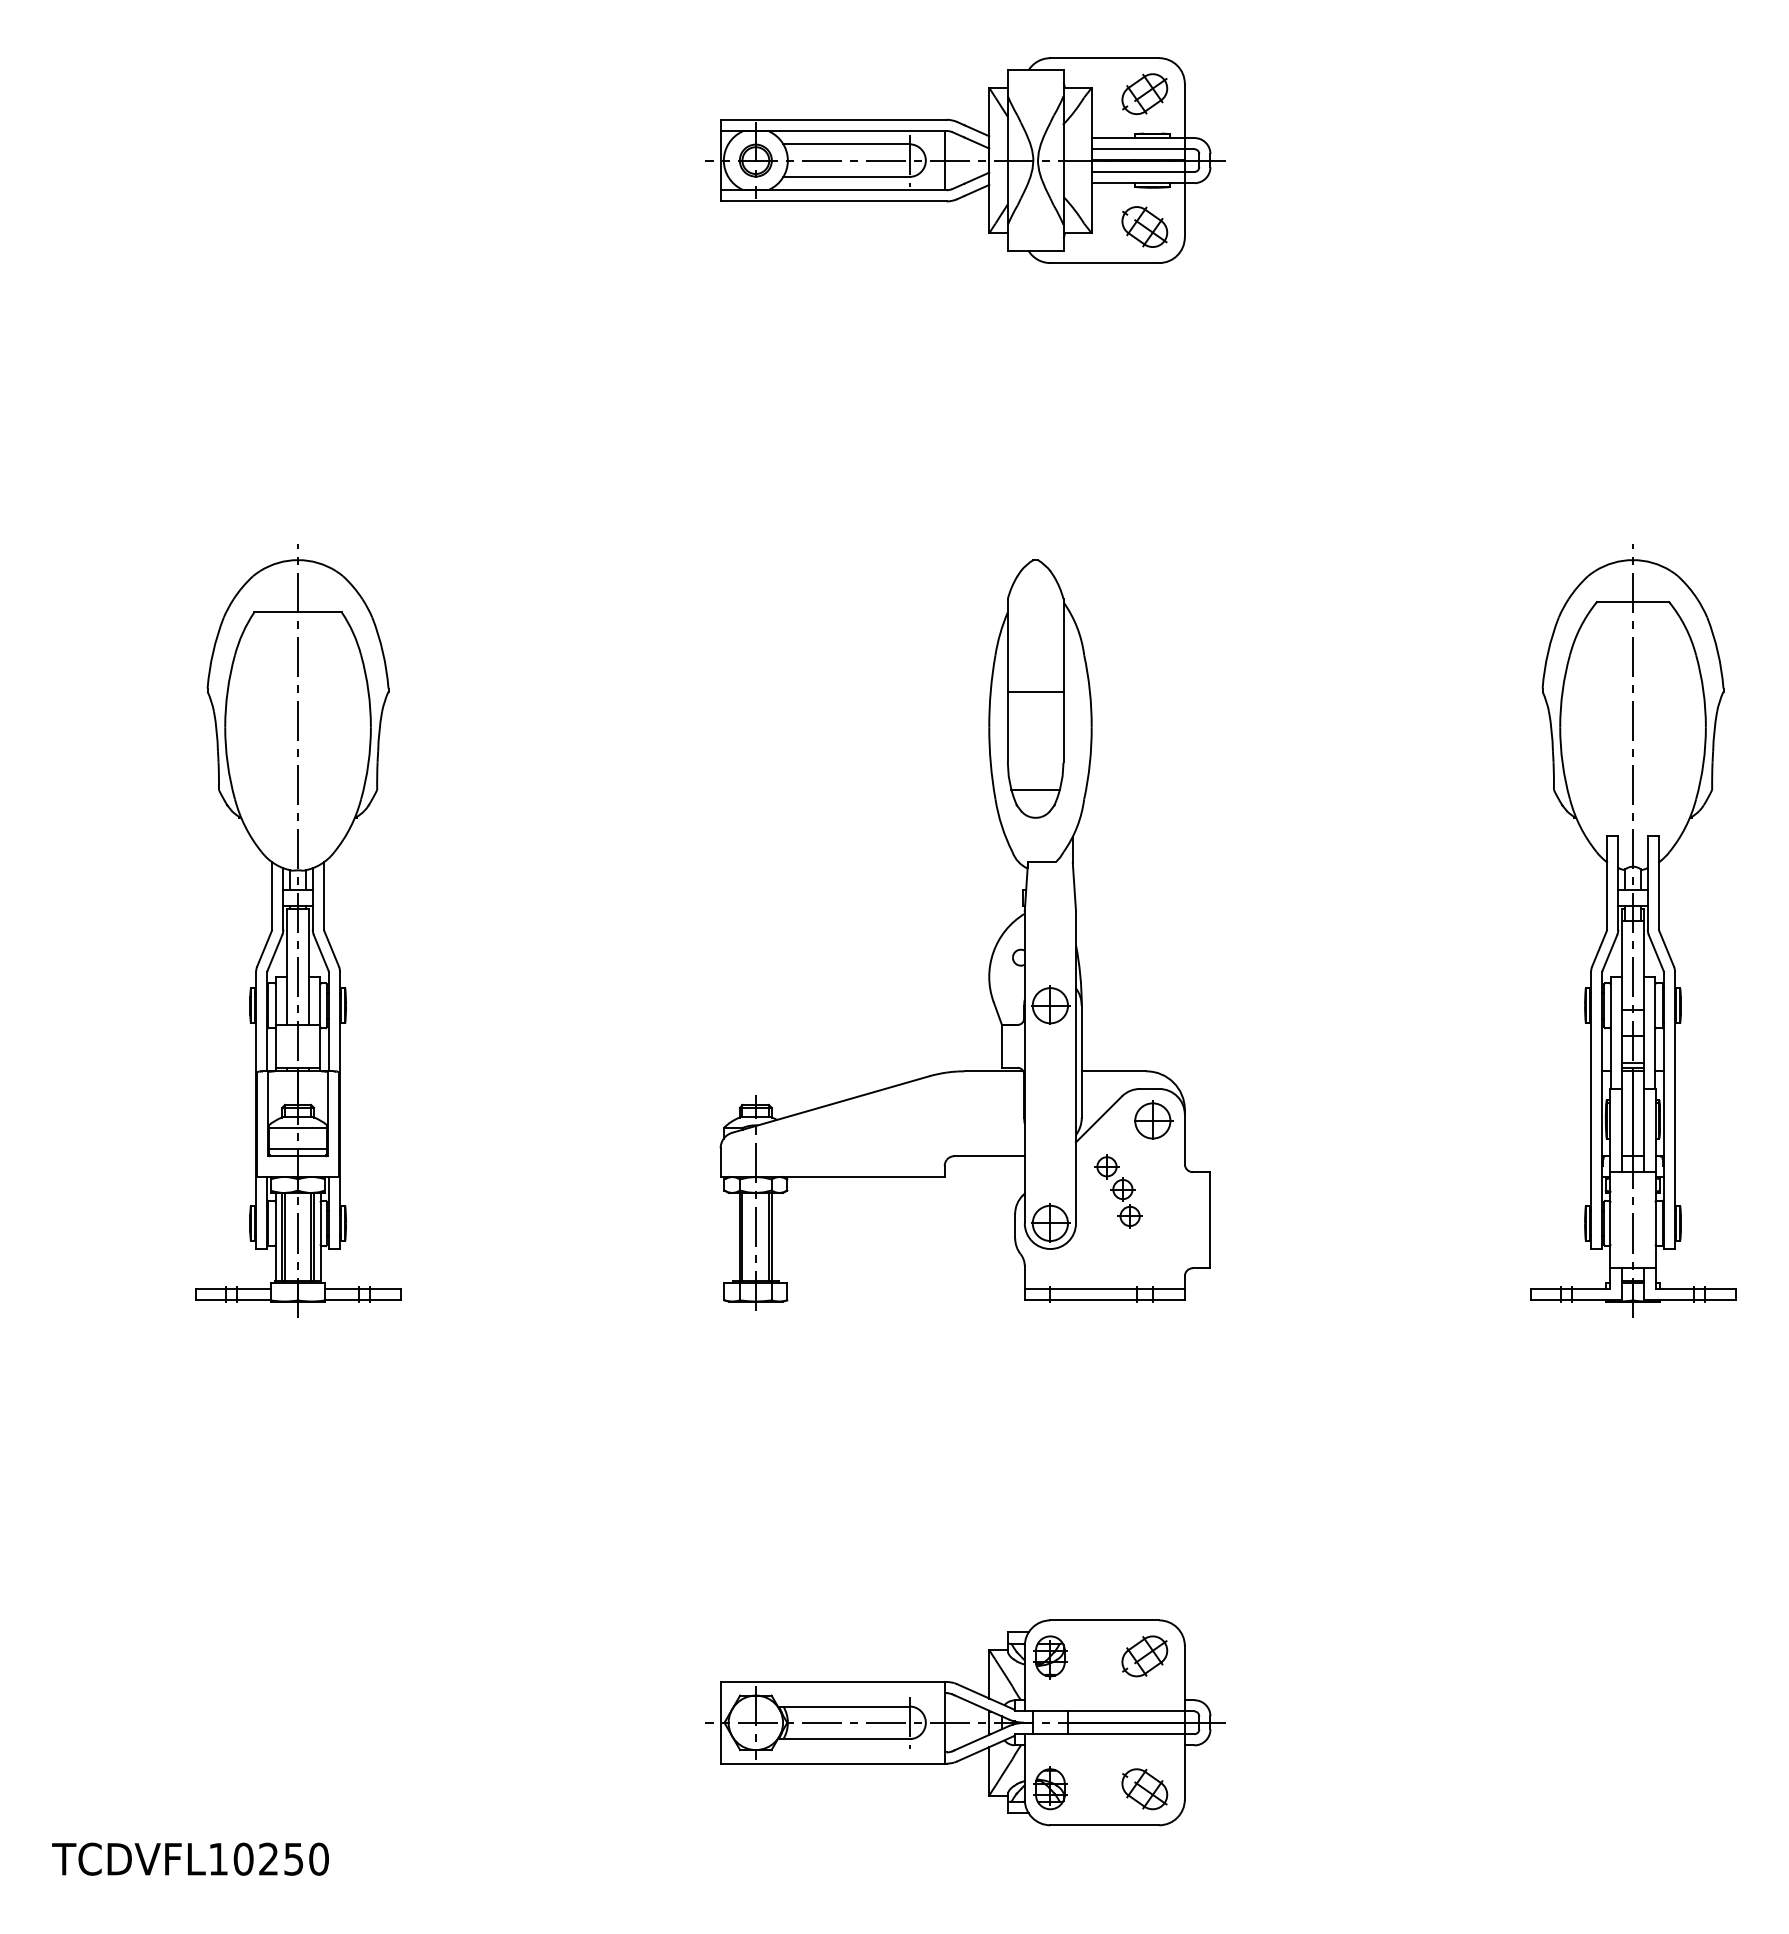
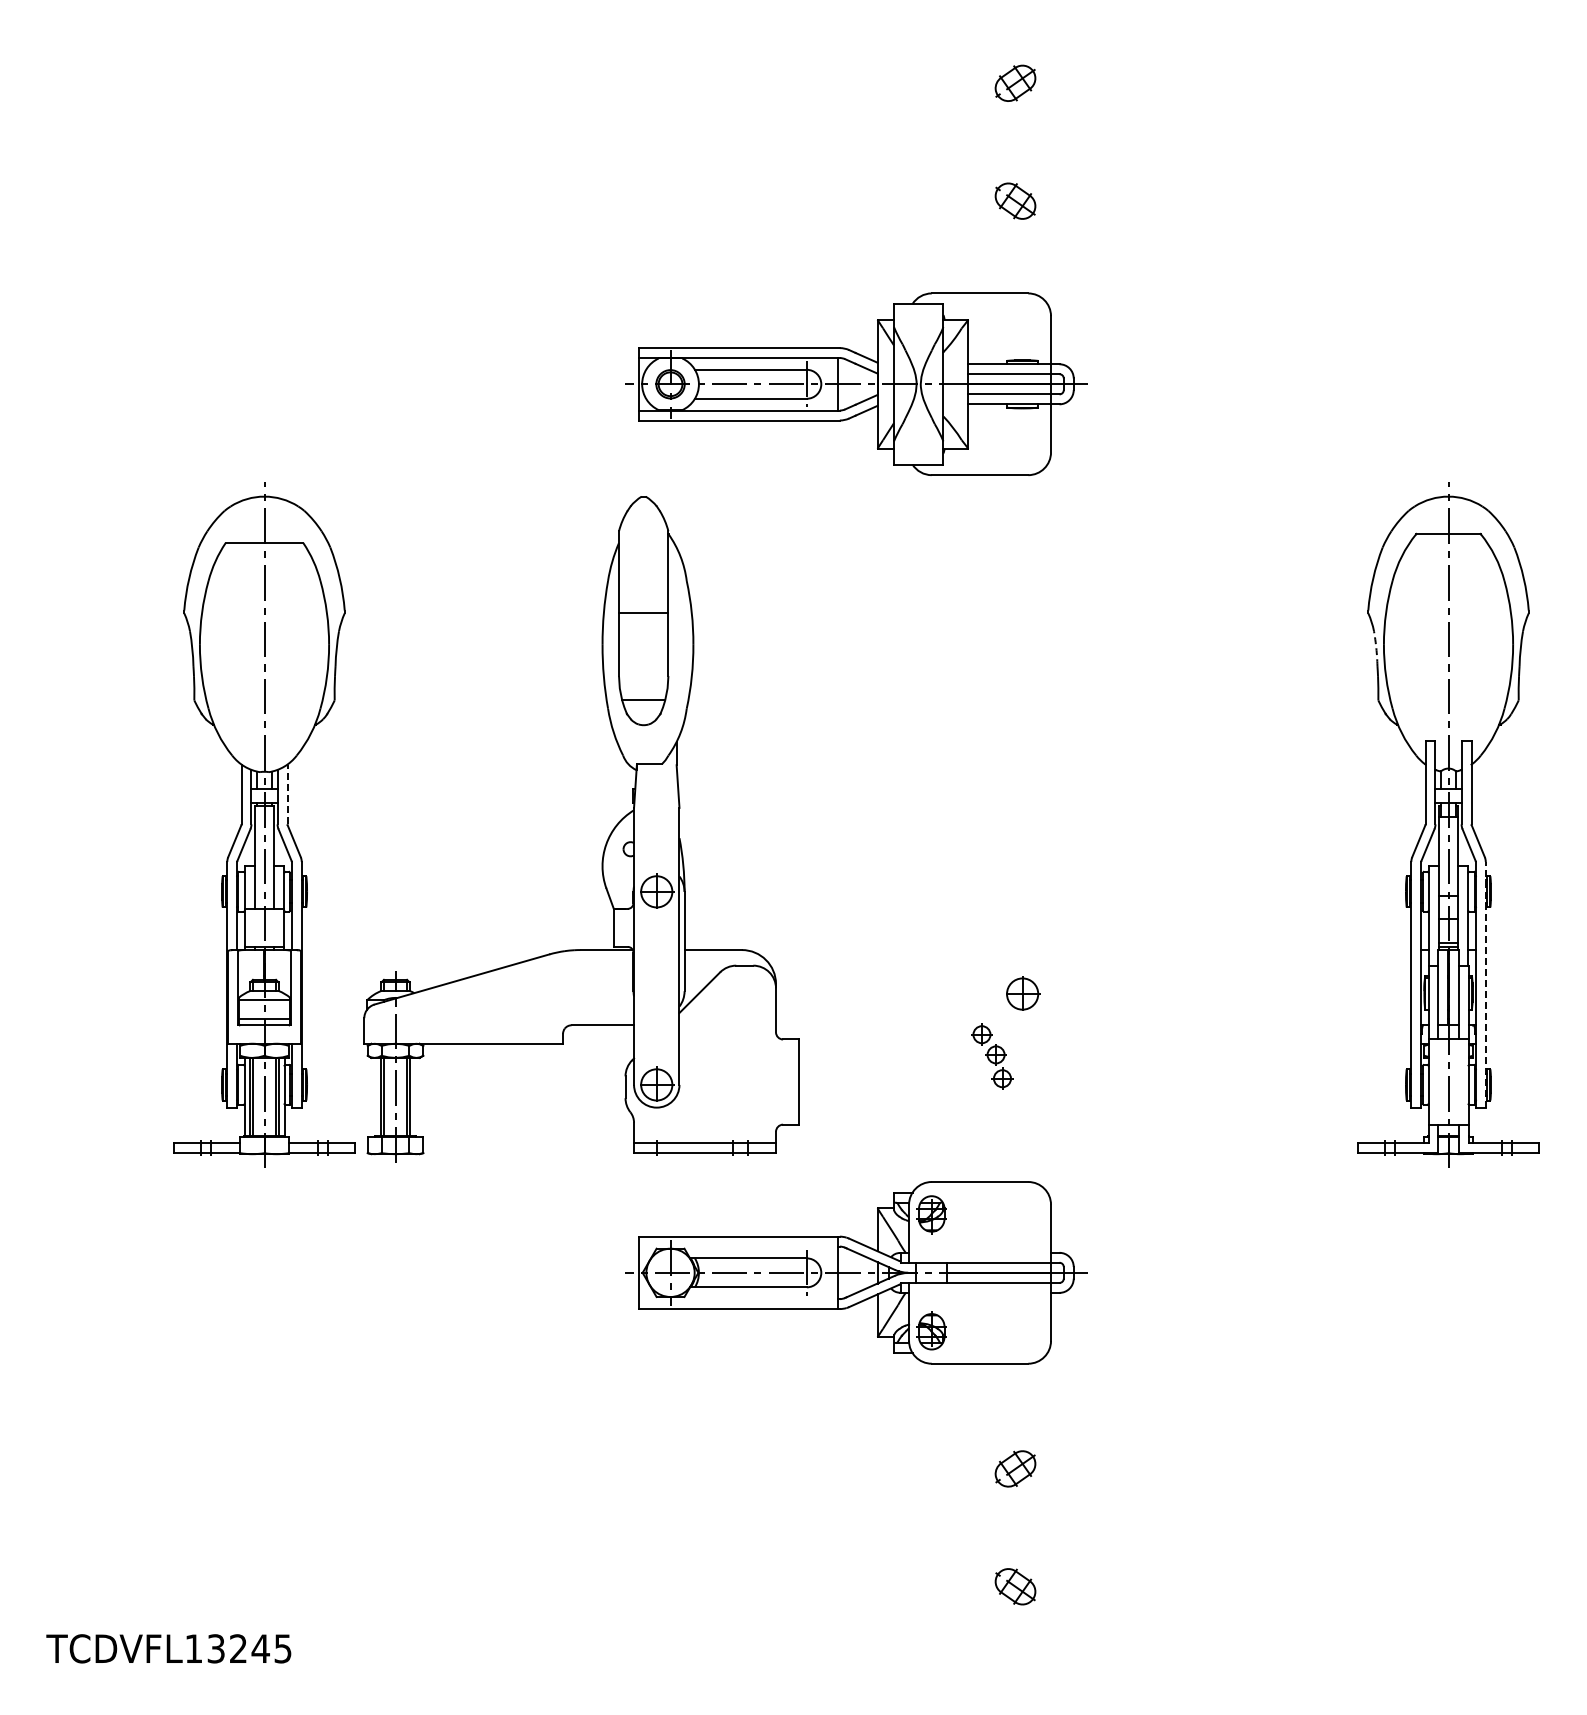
part: (965, 159) -> (856, 383), moved
arc: (1551, 731) -> (1376, 648), solid -> dashed
line: (323, 895) -> (287, 794), solid -> dashed
part: (993, 947) -> (606, 840), moved
line: (1674, 1110) -> (1485, 984), solid -> dashed
part: (965, 1722) -> (856, 1272), moved
text: (281, 1858) -> (249, 1648), TCDVFL10250 -> TCDVFL13245

